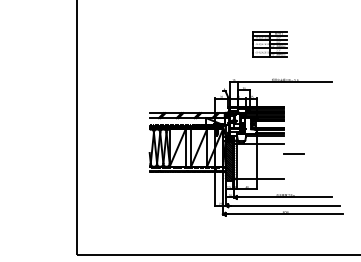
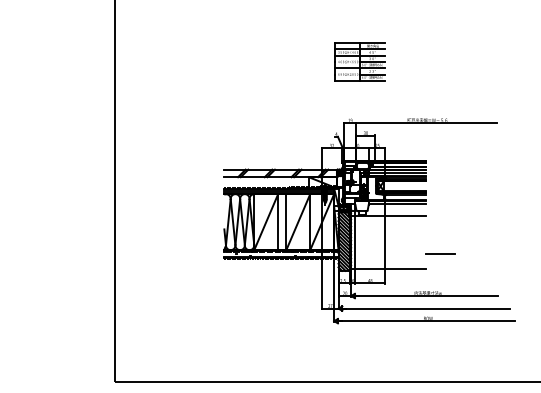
part: (269, 44) -> (358, 62), moved
line: (293, 153) -> (439, 252), moved

